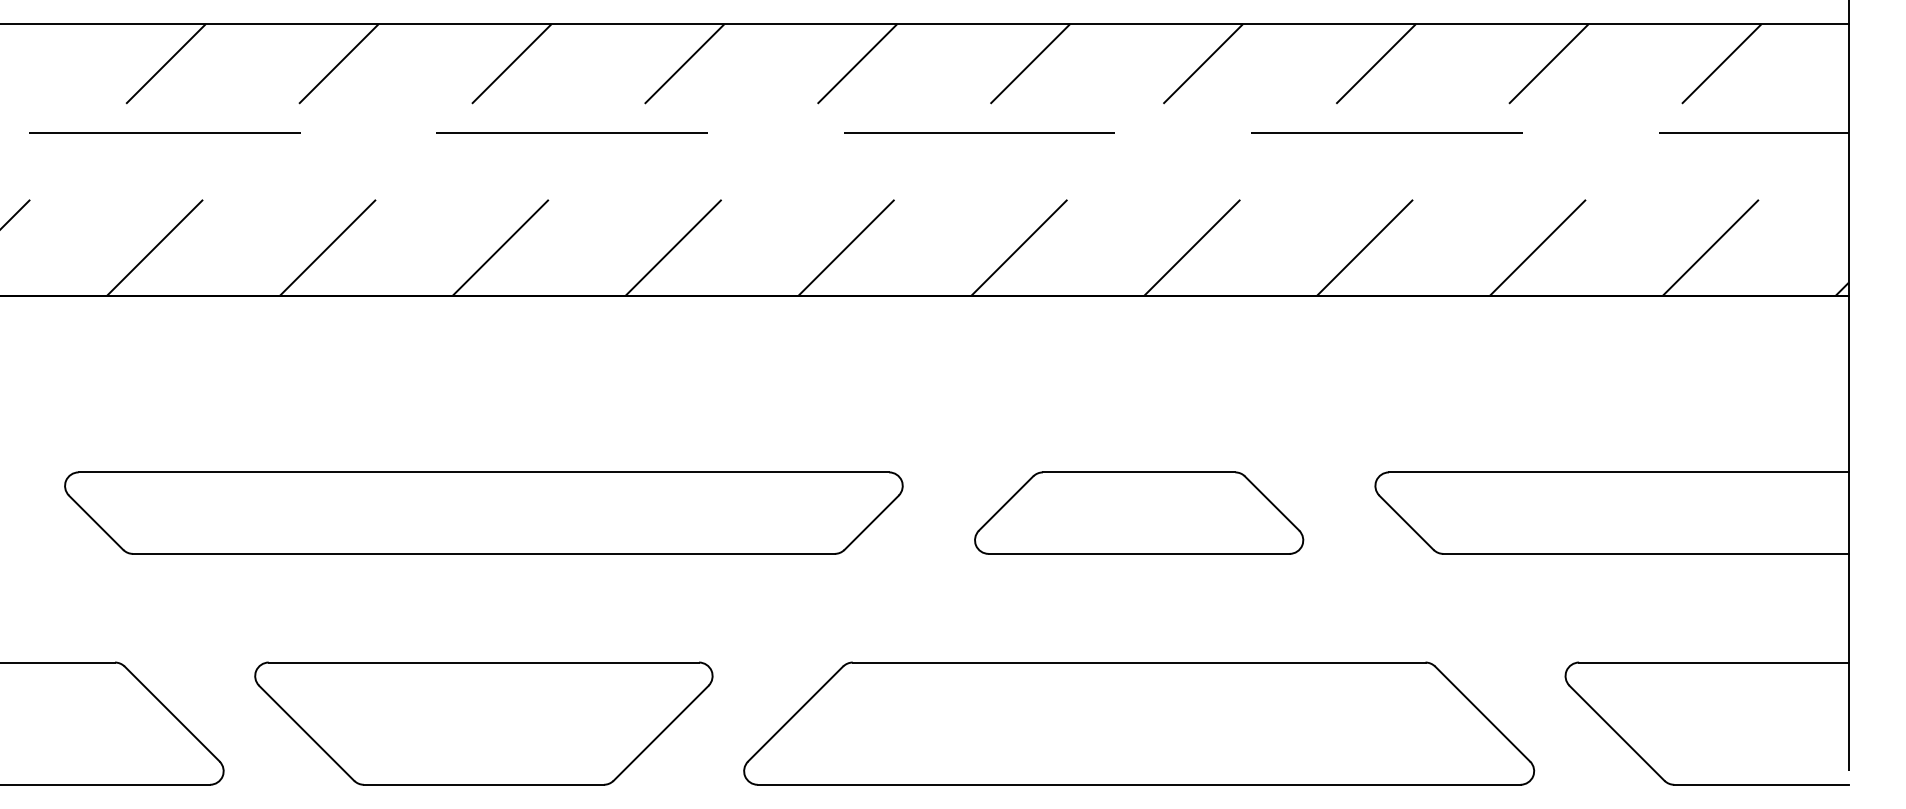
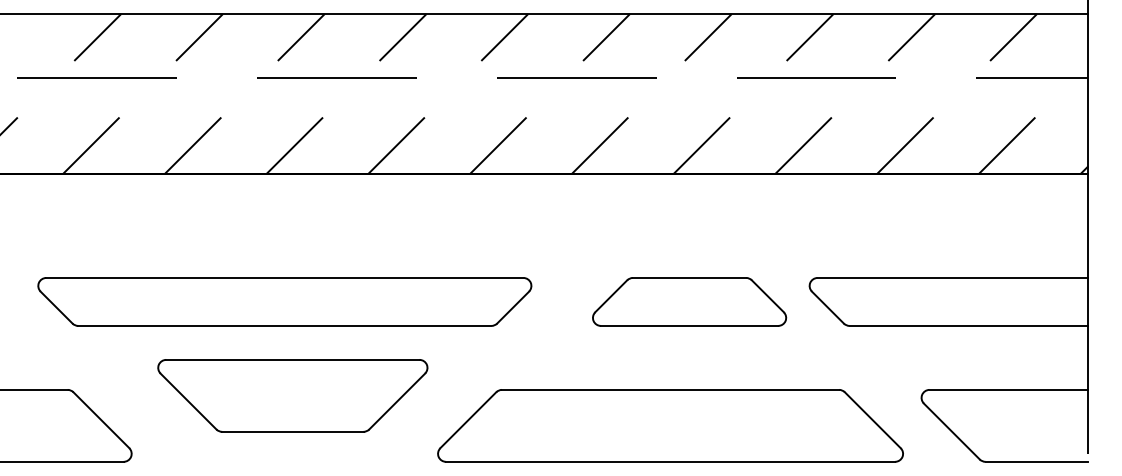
part: (1139, 512) -> (689, 301), moved
part: (483, 723) -> (292, 395), moved

